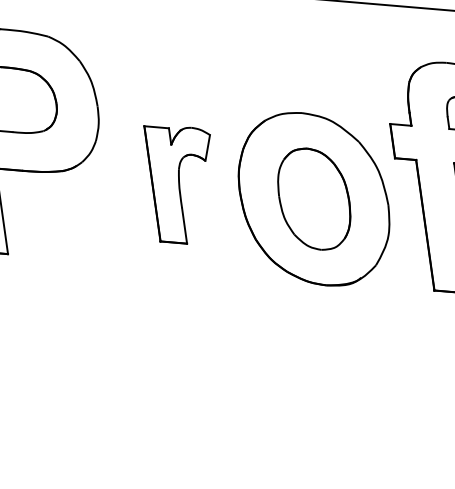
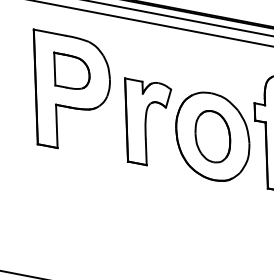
part: (183, 182) -> (148, 121), size x1.43

